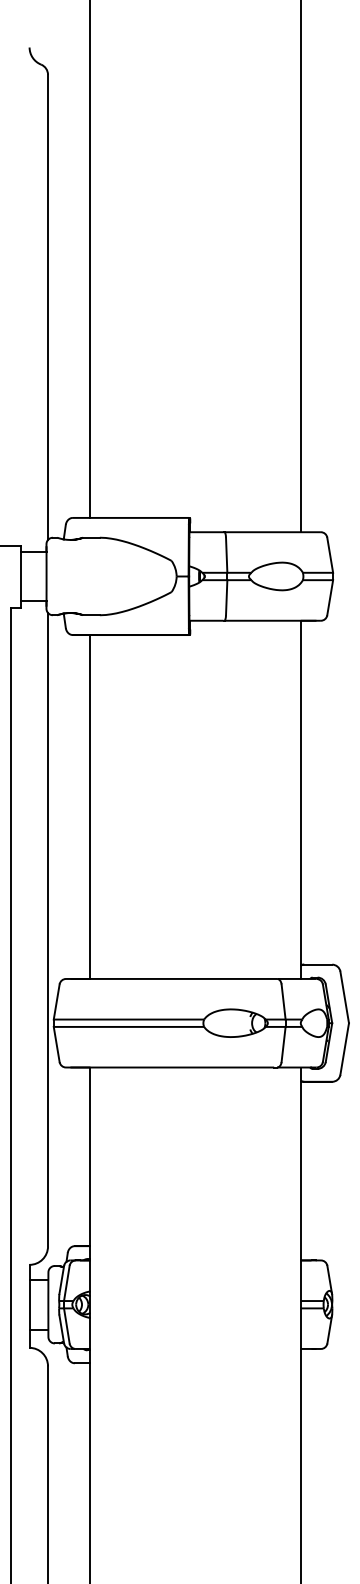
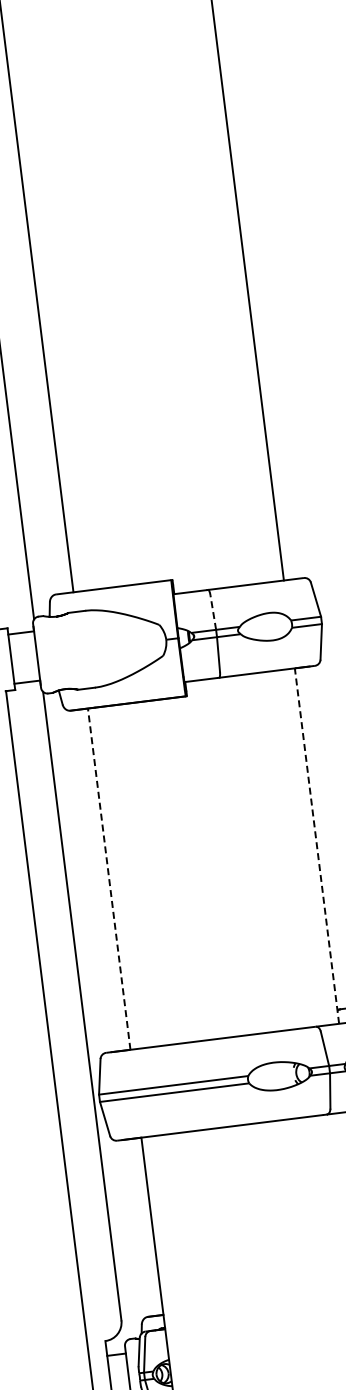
line: (226, 555) -> (213, 612), solid -> dashed
line: (300, 799) -> (316, 845), solid -> dashed
line: (90, 807) -> (109, 879), solid -> dashed

